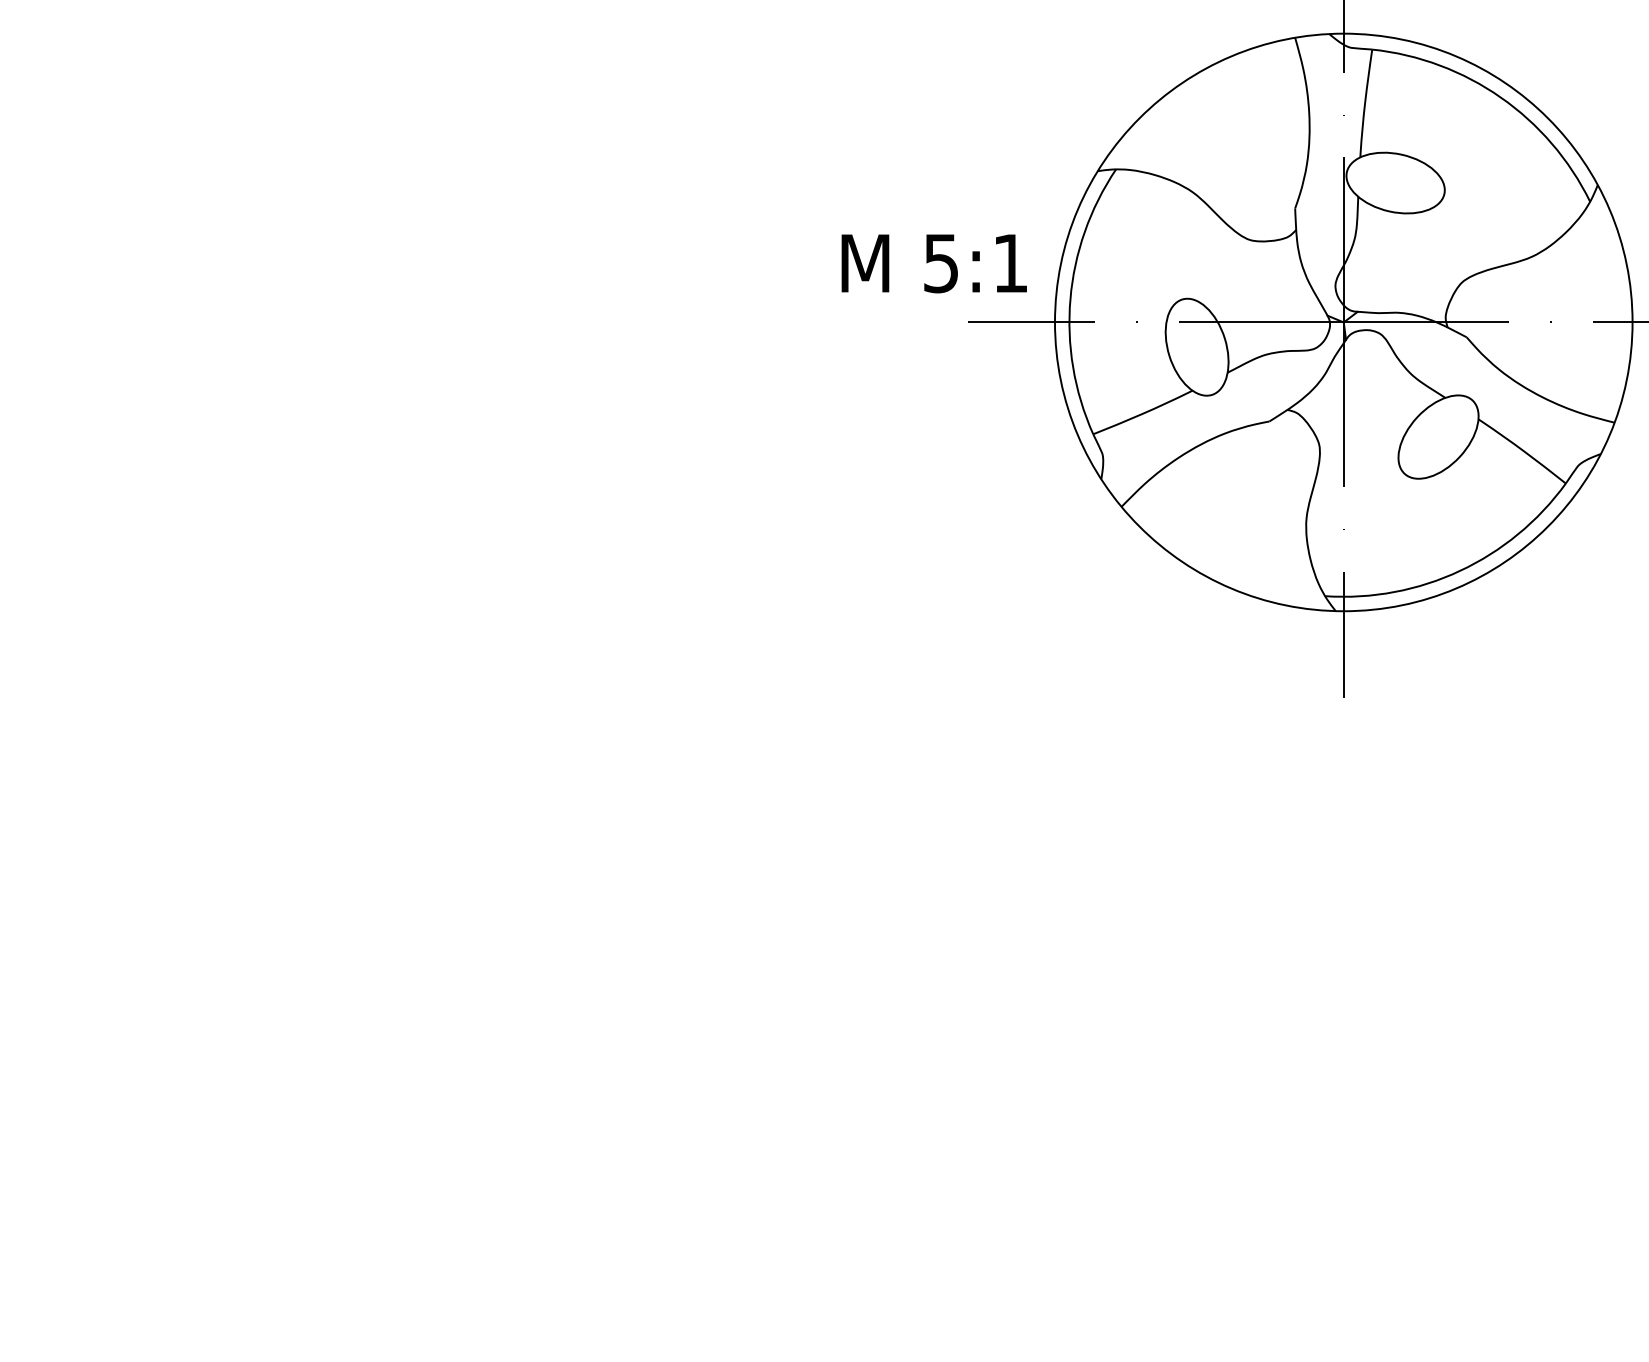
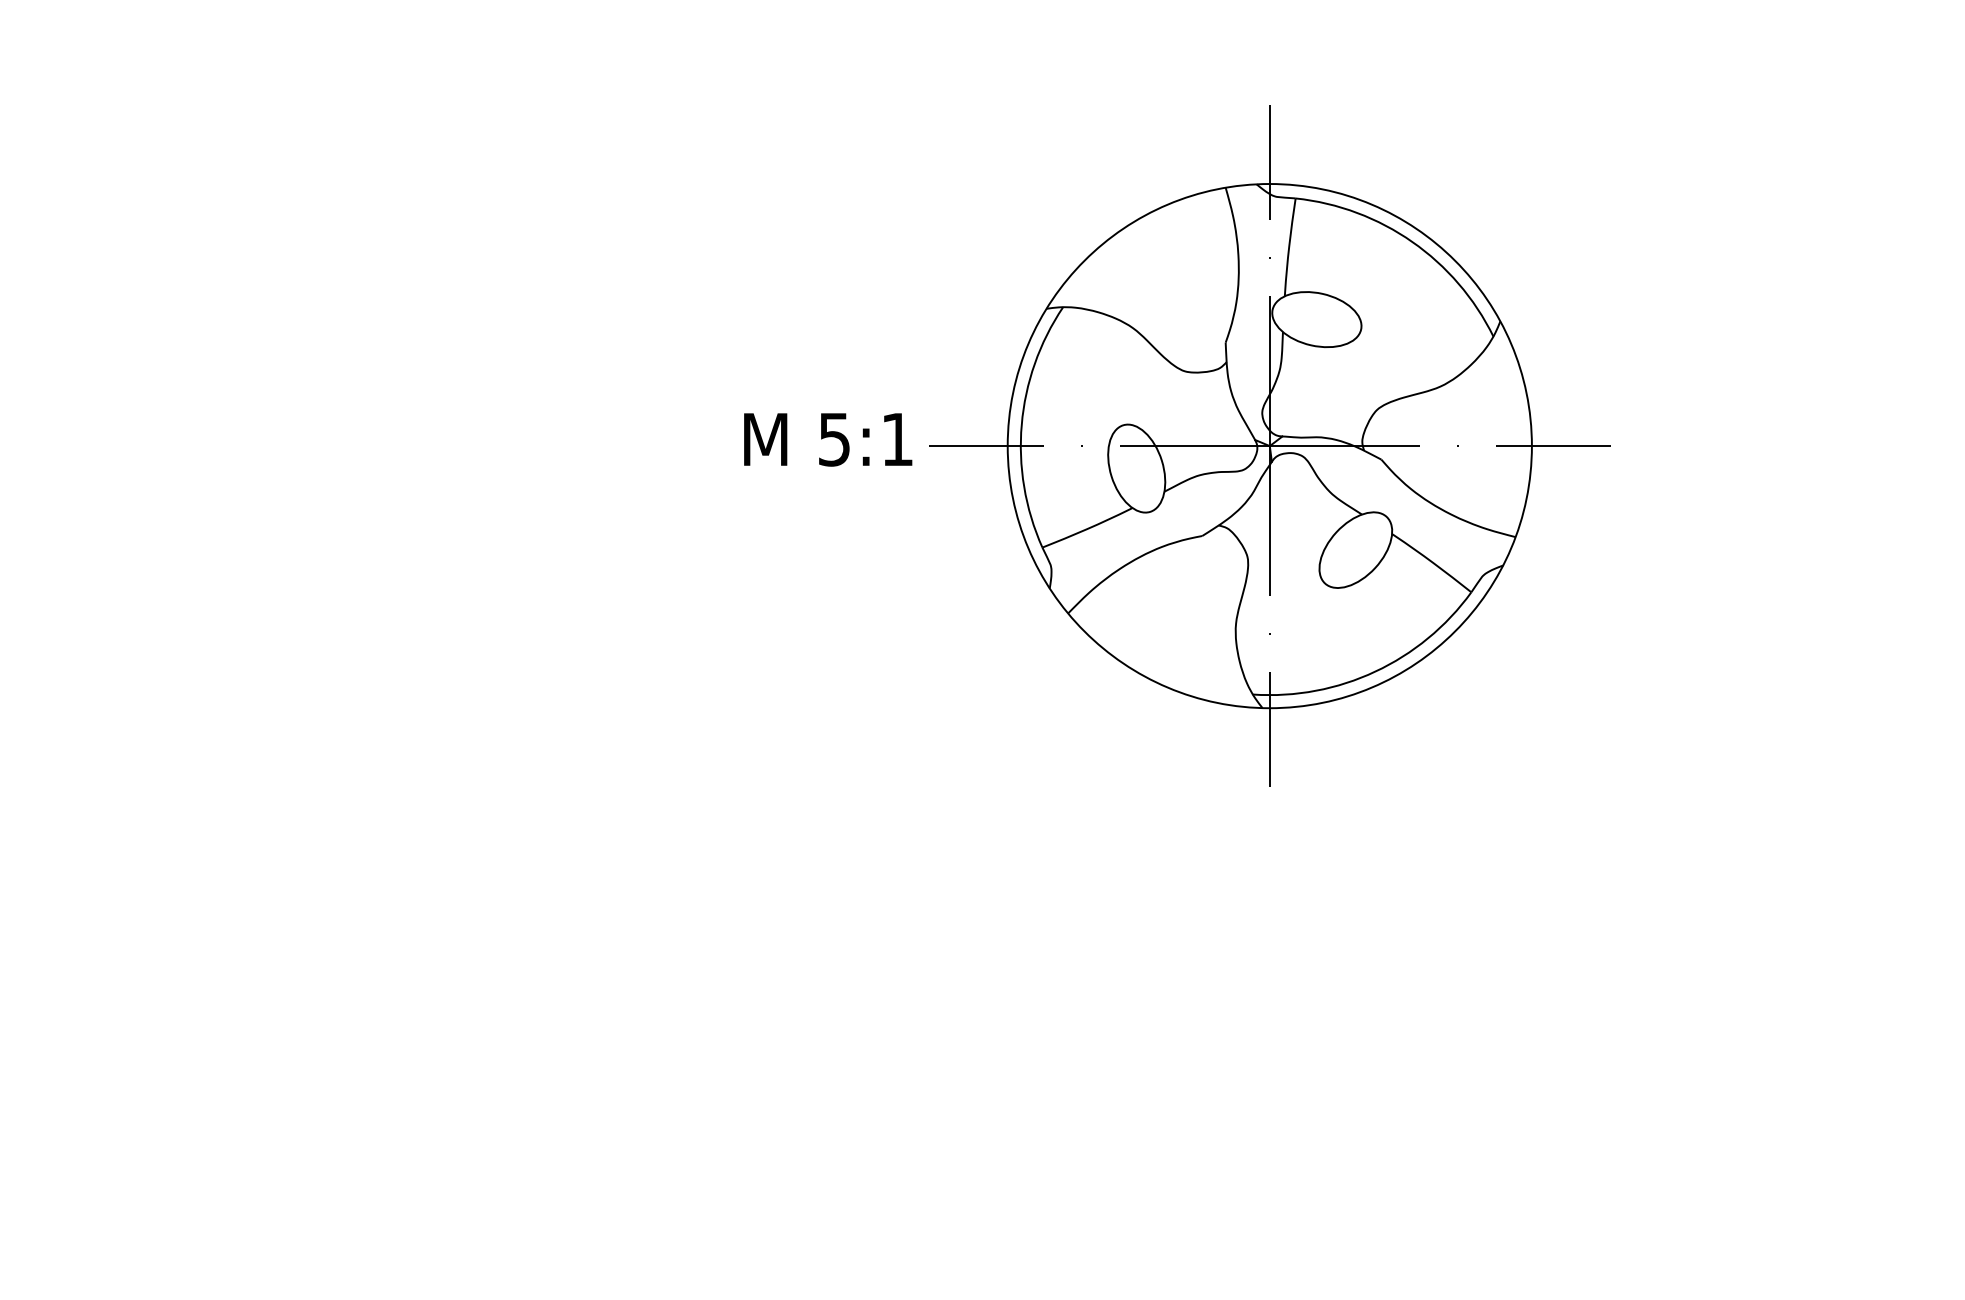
text: (934, 263) -> (828, 439), moved

